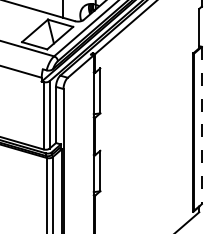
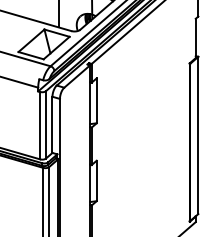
line: (202, 125) -> (198, 135), dashed -> solid

